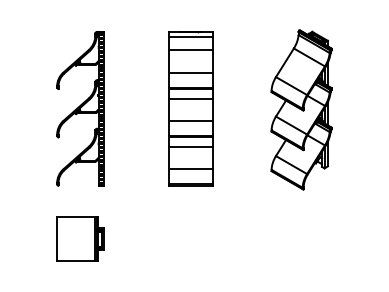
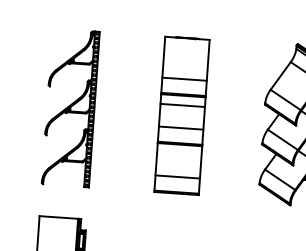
line: (190, 37) -> (187, 43), removed
line: (190, 50) -> (186, 56), removed
line: (190, 146) -> (179, 153), removed

